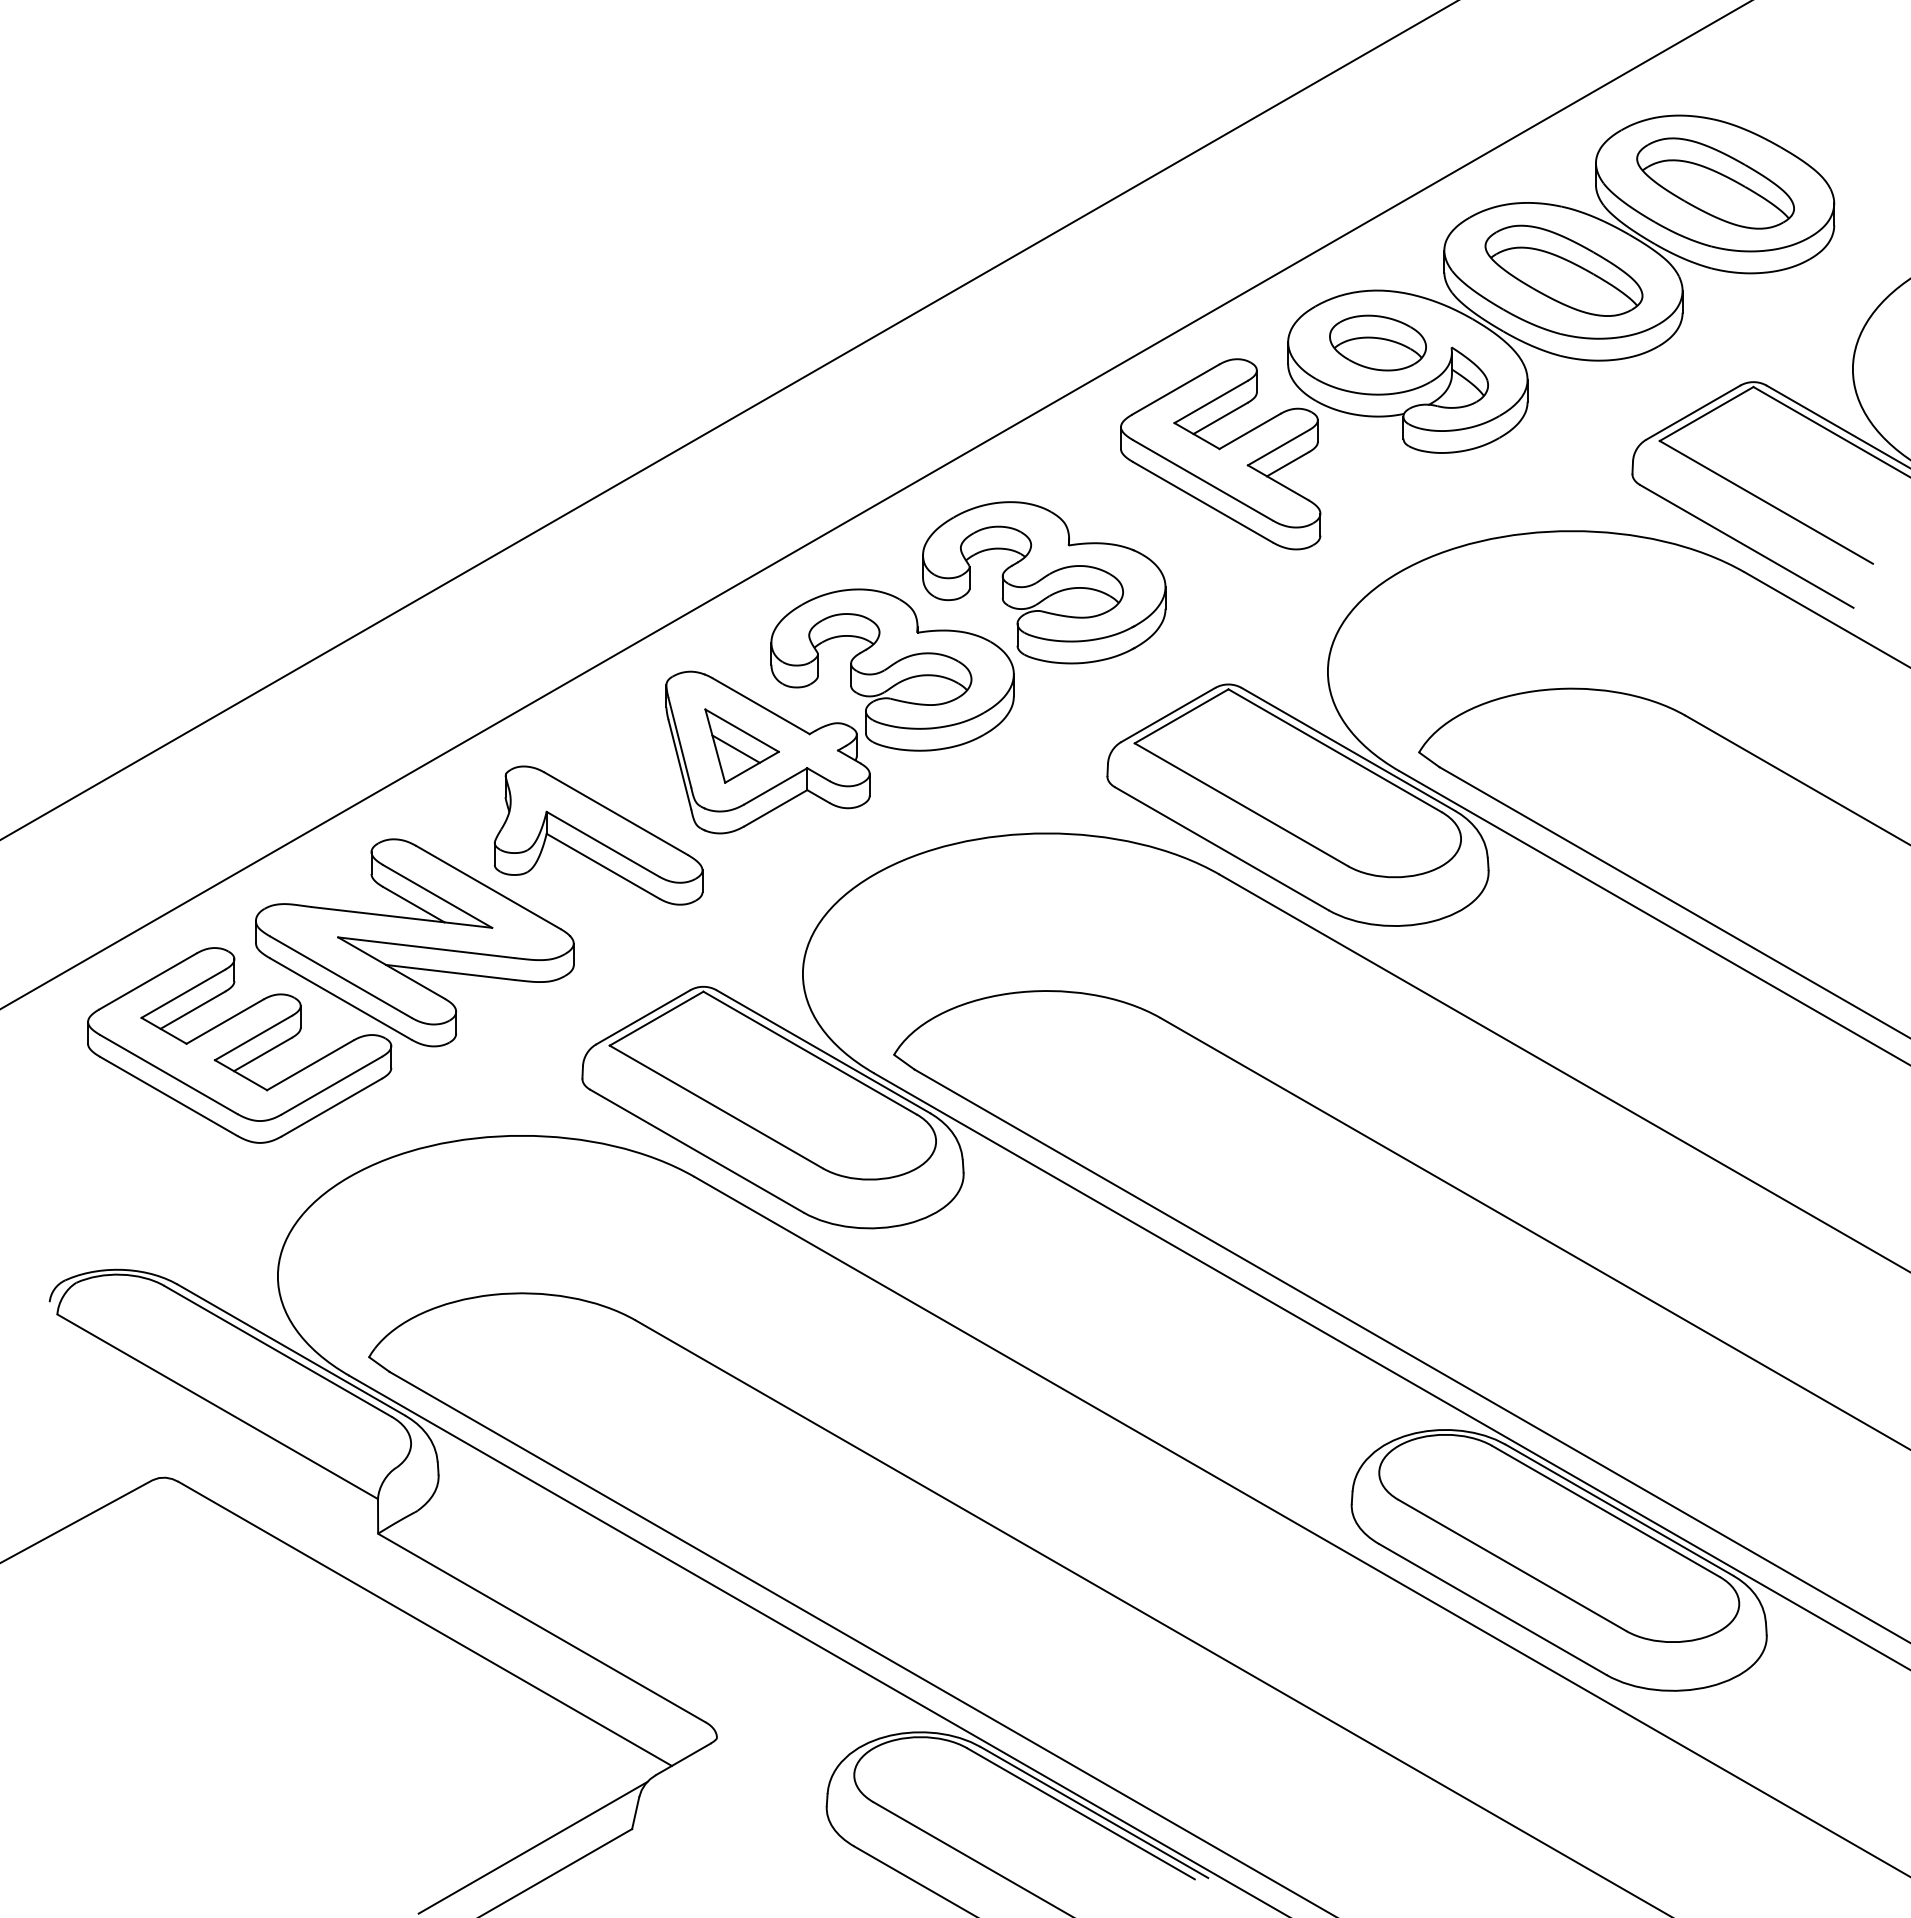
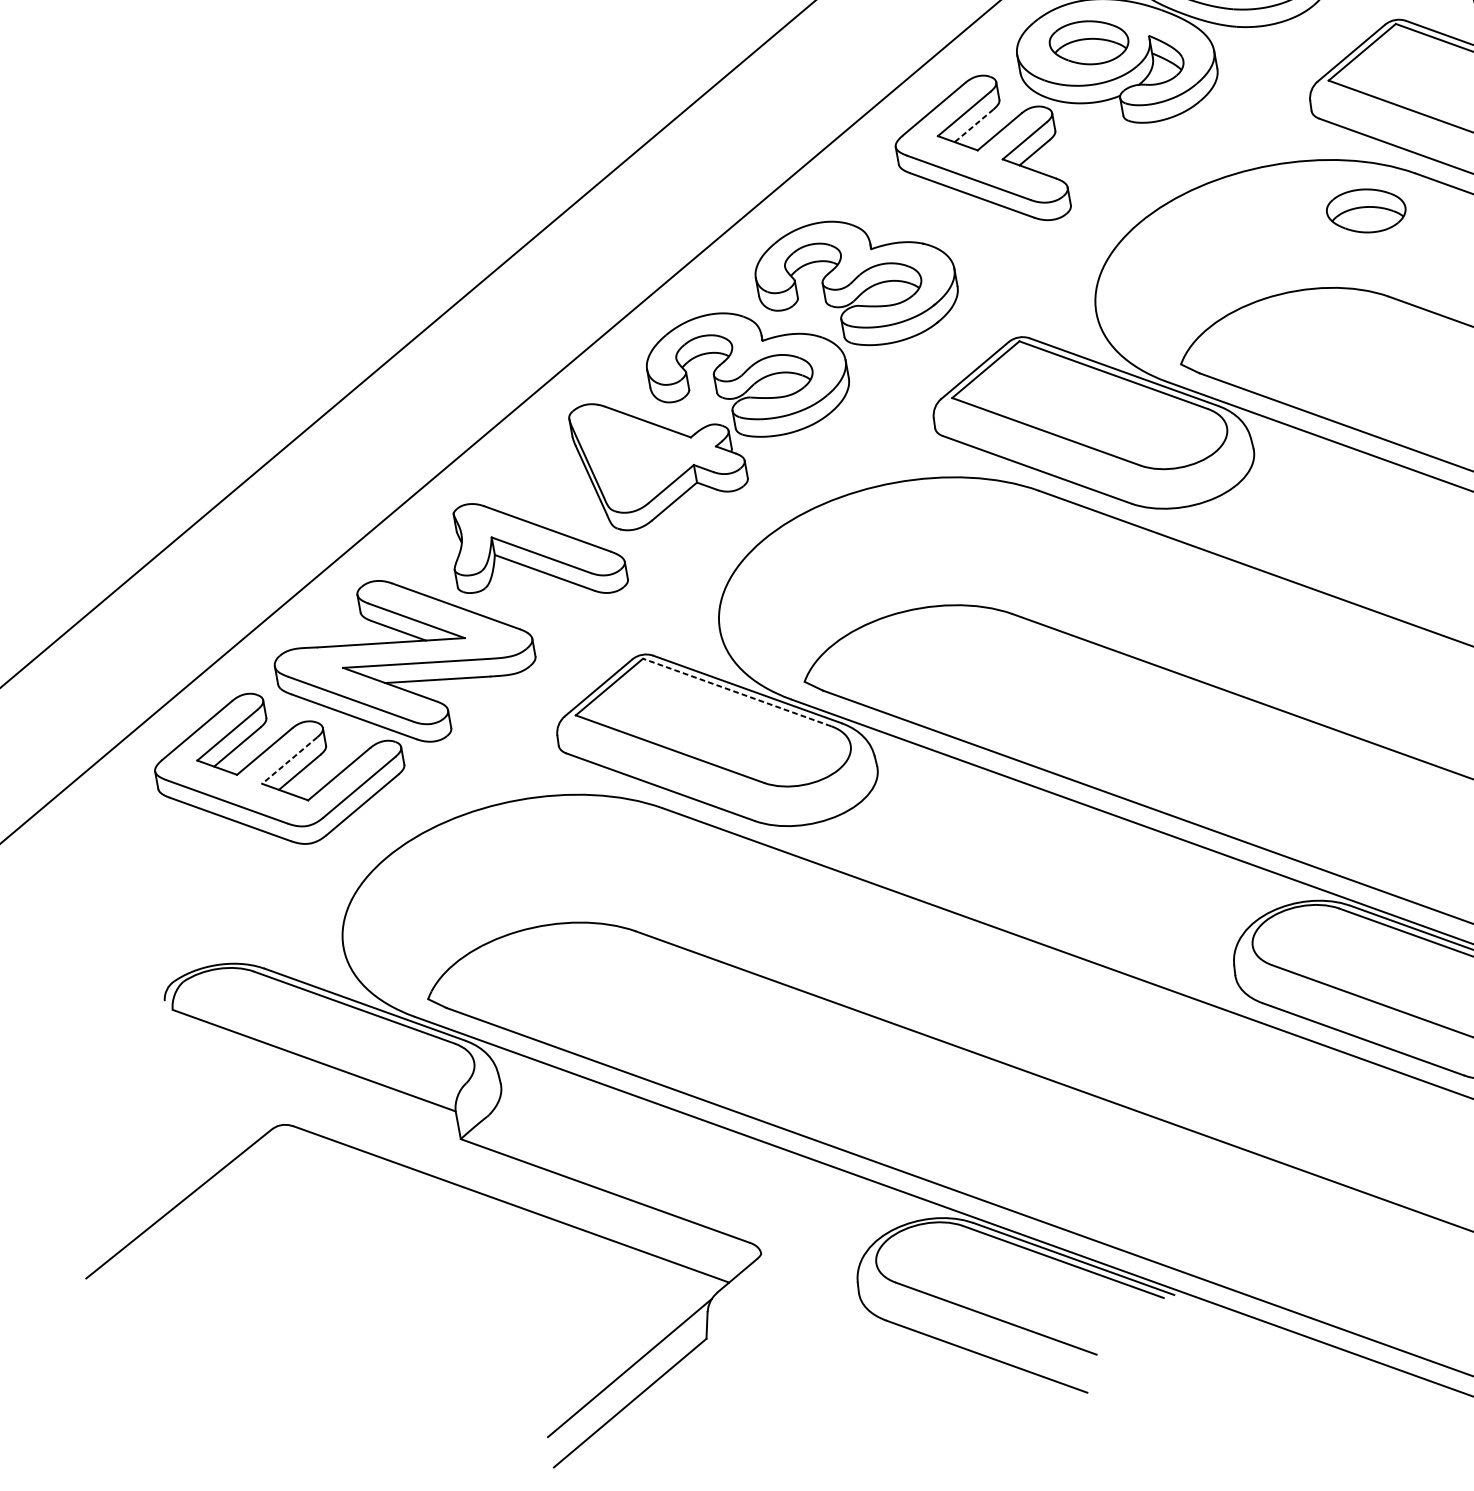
line: (1220, 418) -> (974, 125), solid -> dashed
part: (1676, 606) -> (1365, 210), added
part: (741, 745) -> (638, 456), removed
line: (253, 1038) -> (289, 760), solid -> dashed
line: (809, 1052) -> (736, 692), solid -> dashed

